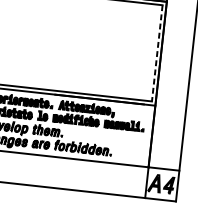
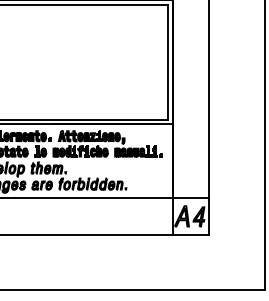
line: (156, 53) -> (167, 62), dashed -> solid

